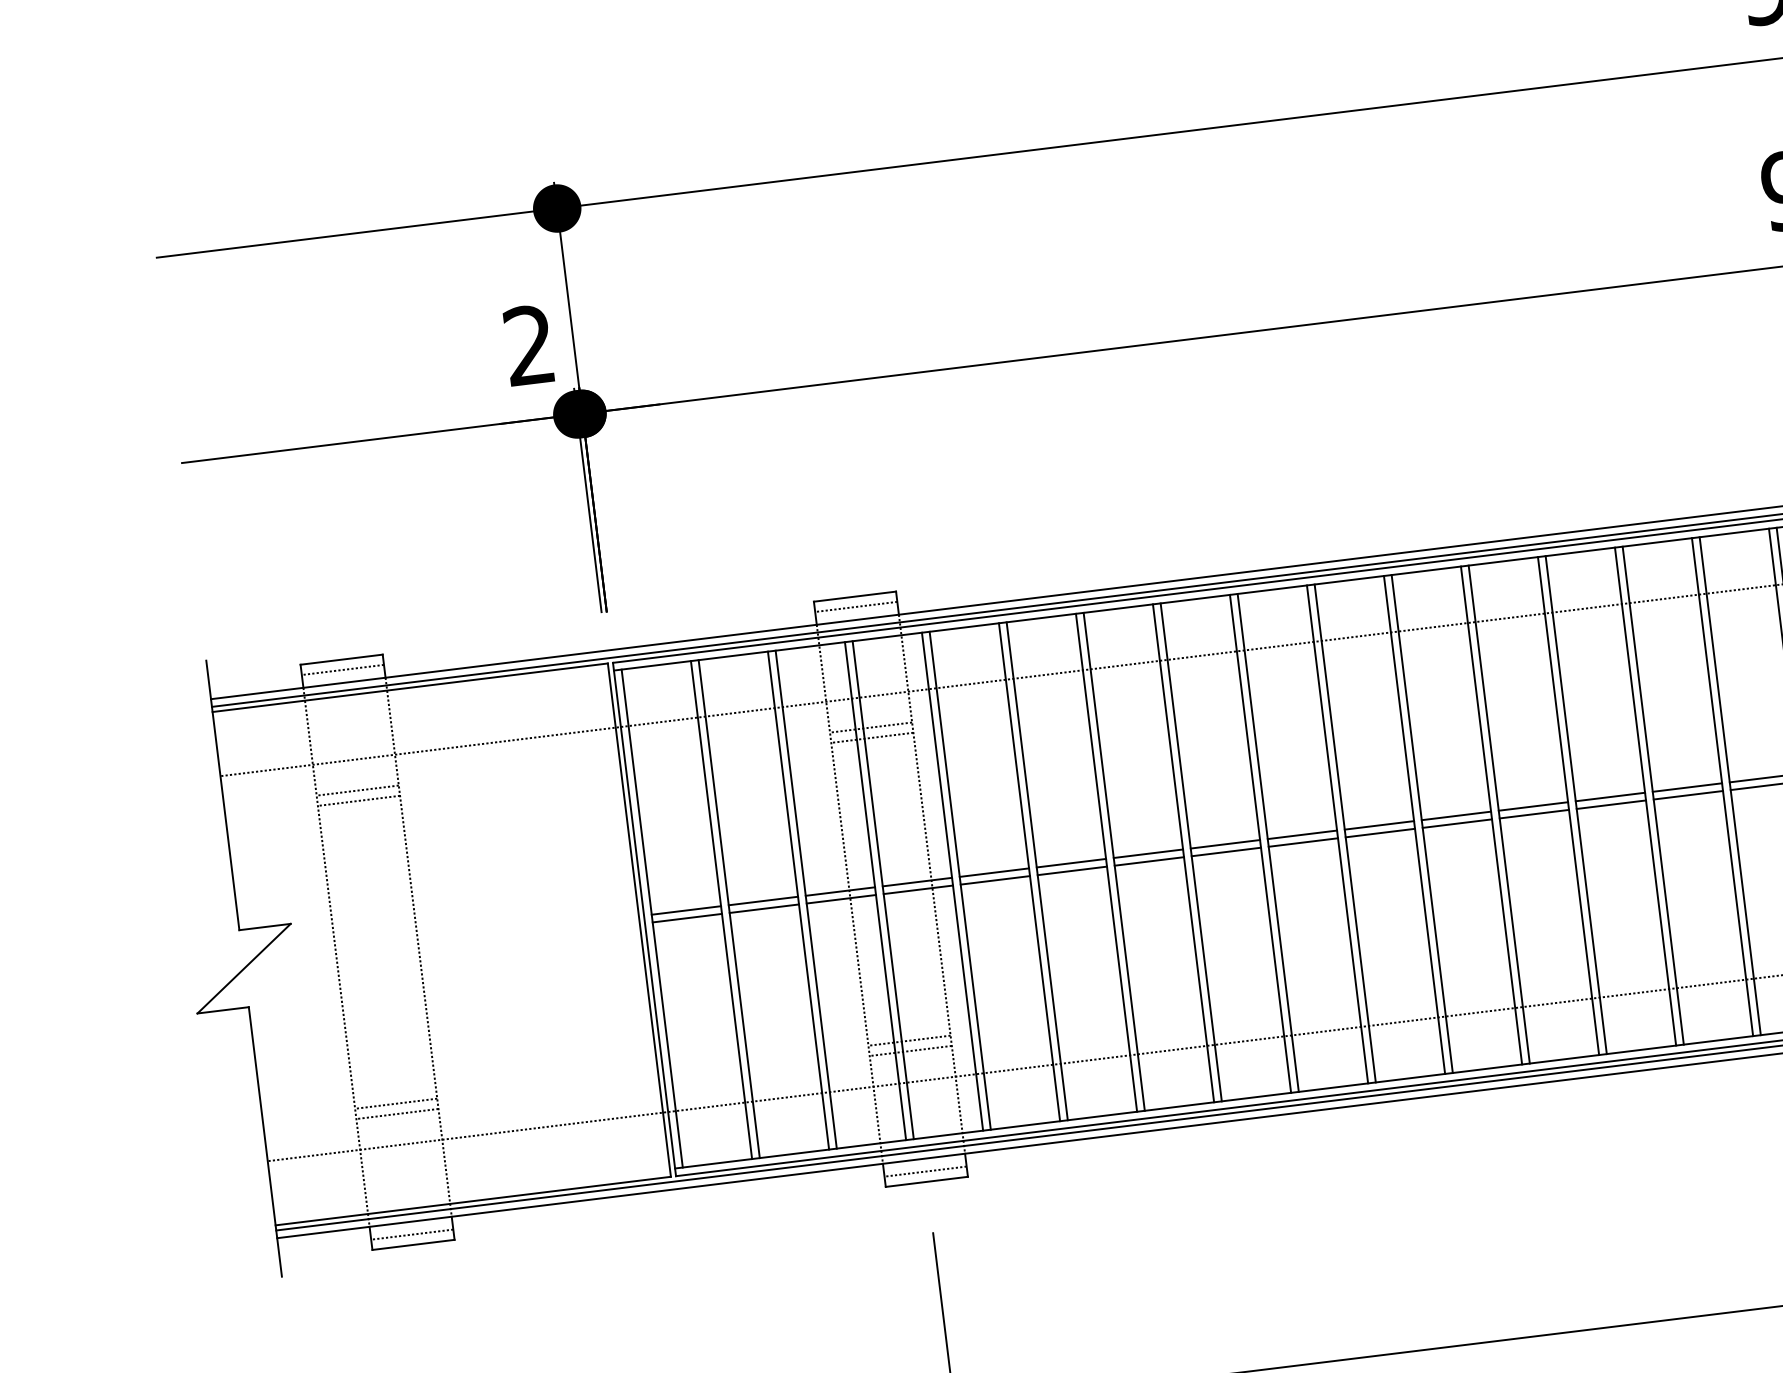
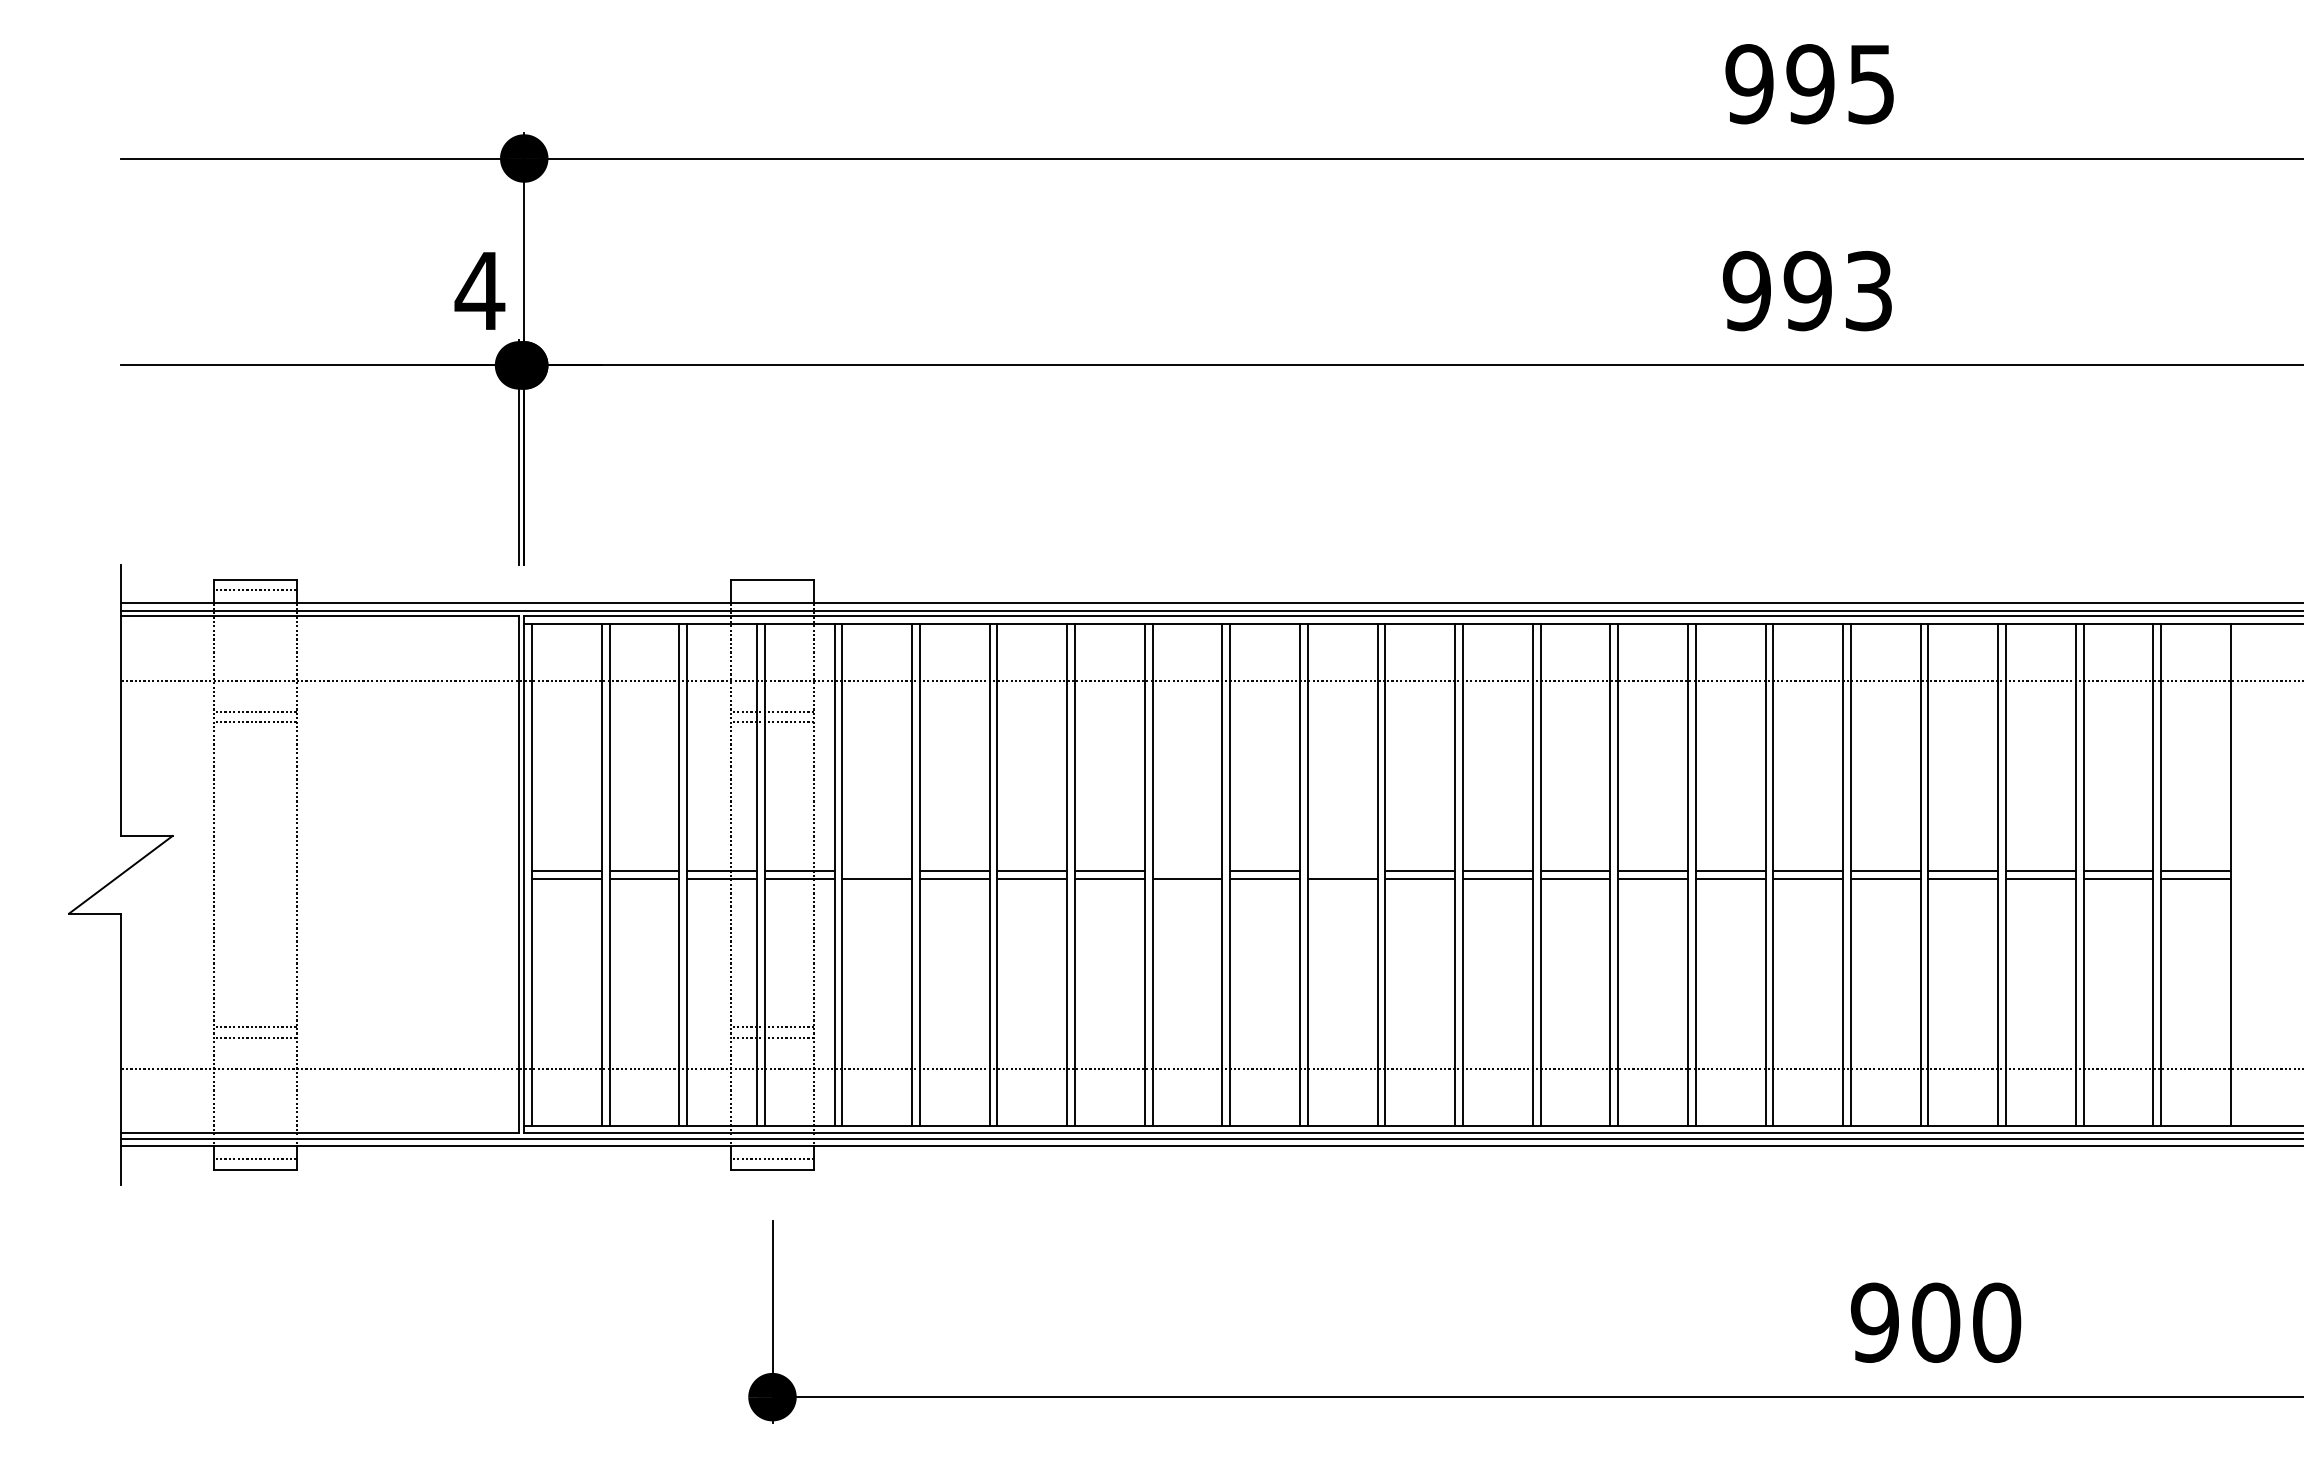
text: (528, 343) -> (479, 289), 2 -> 4
line: (856, 607) -> (772, 590), removed
line: (1456, 815) -> (1342, 870), removed
line: (1302, 834) -> (1187, 870), removed
line: (994, 872) -> (877, 870), removed

